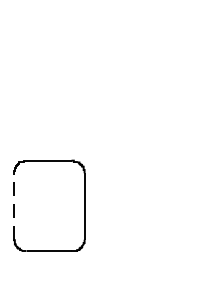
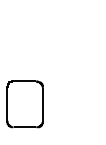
line: (14, 206) -> (7, 104), dashed -> solid

